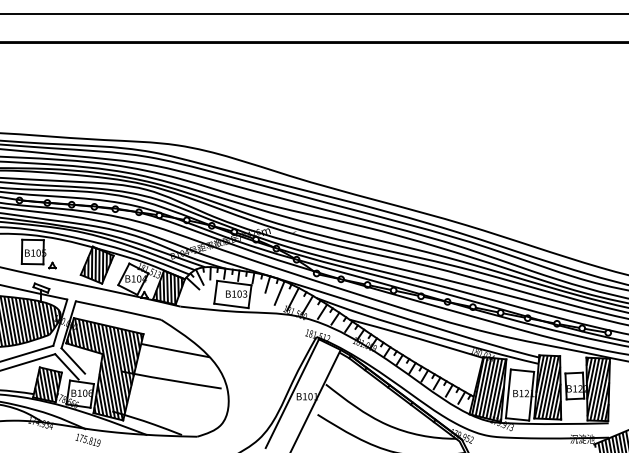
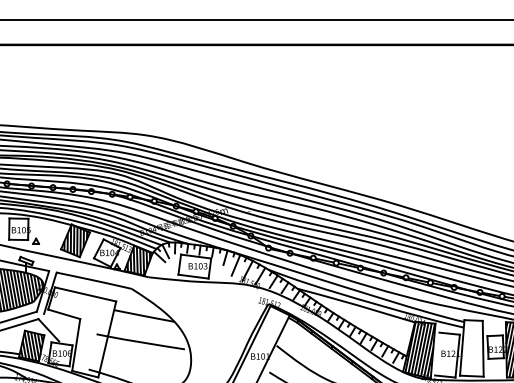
line: (73, 360) -> (54, 324), removed
hatch: (104, 369) -> (81, 332), removed
hatch: (547, 387) -> (471, 348), removed
line: (507, 393) -> (436, 353), removed

